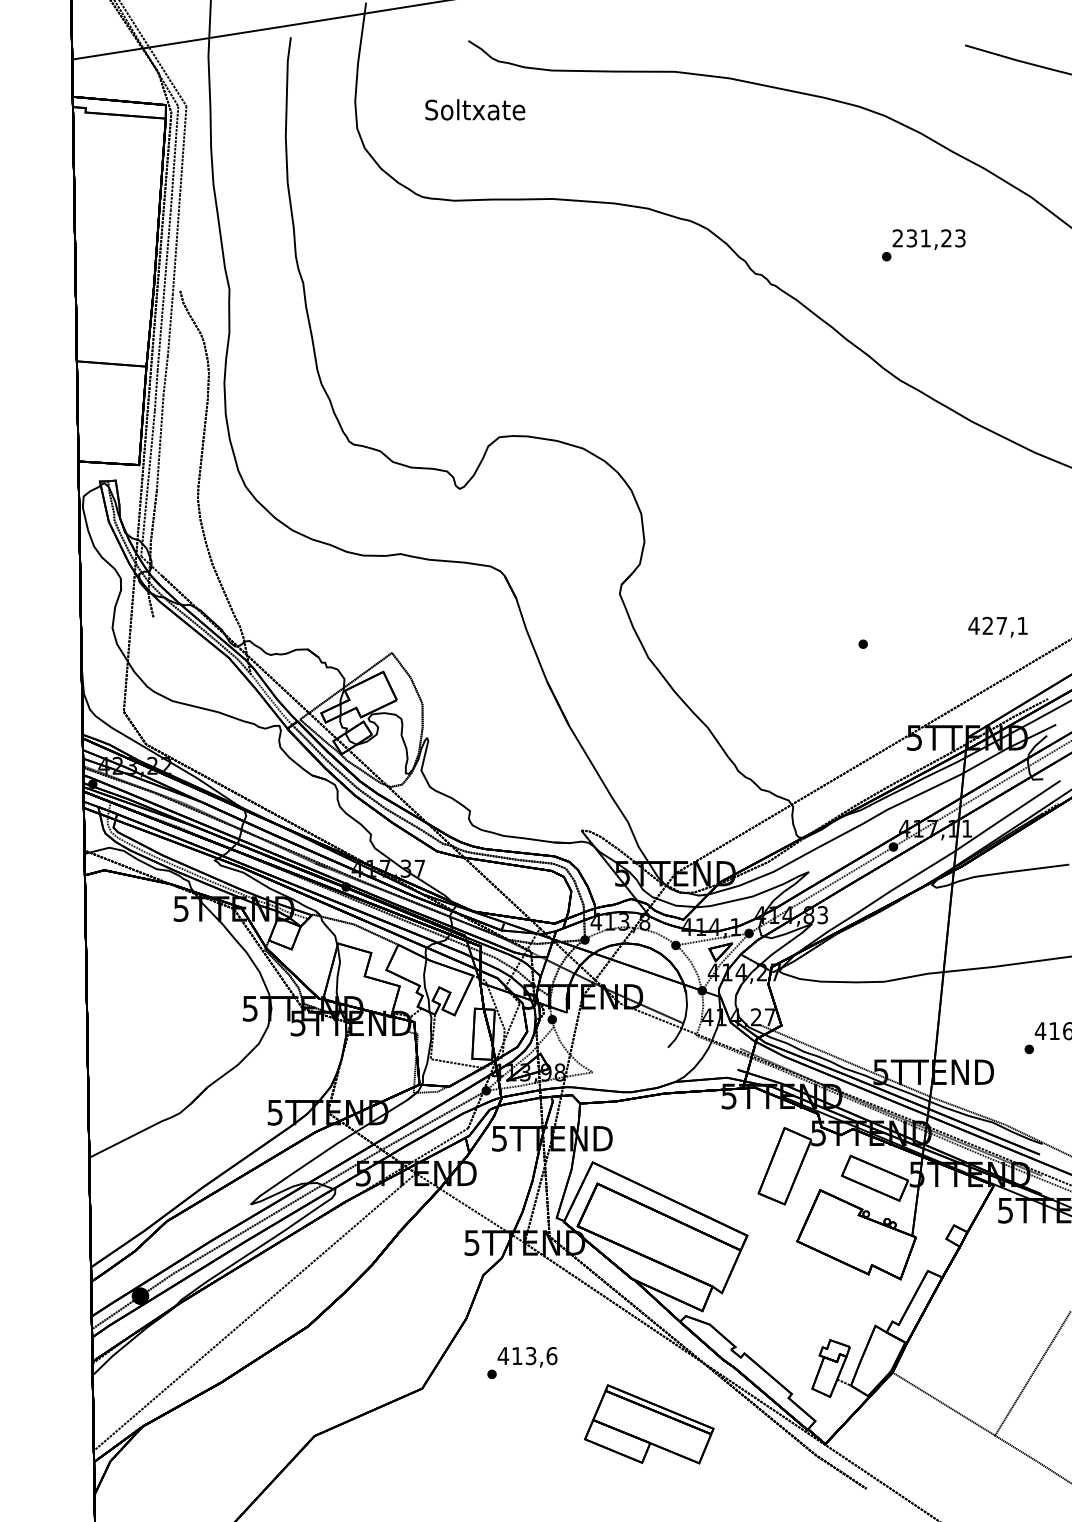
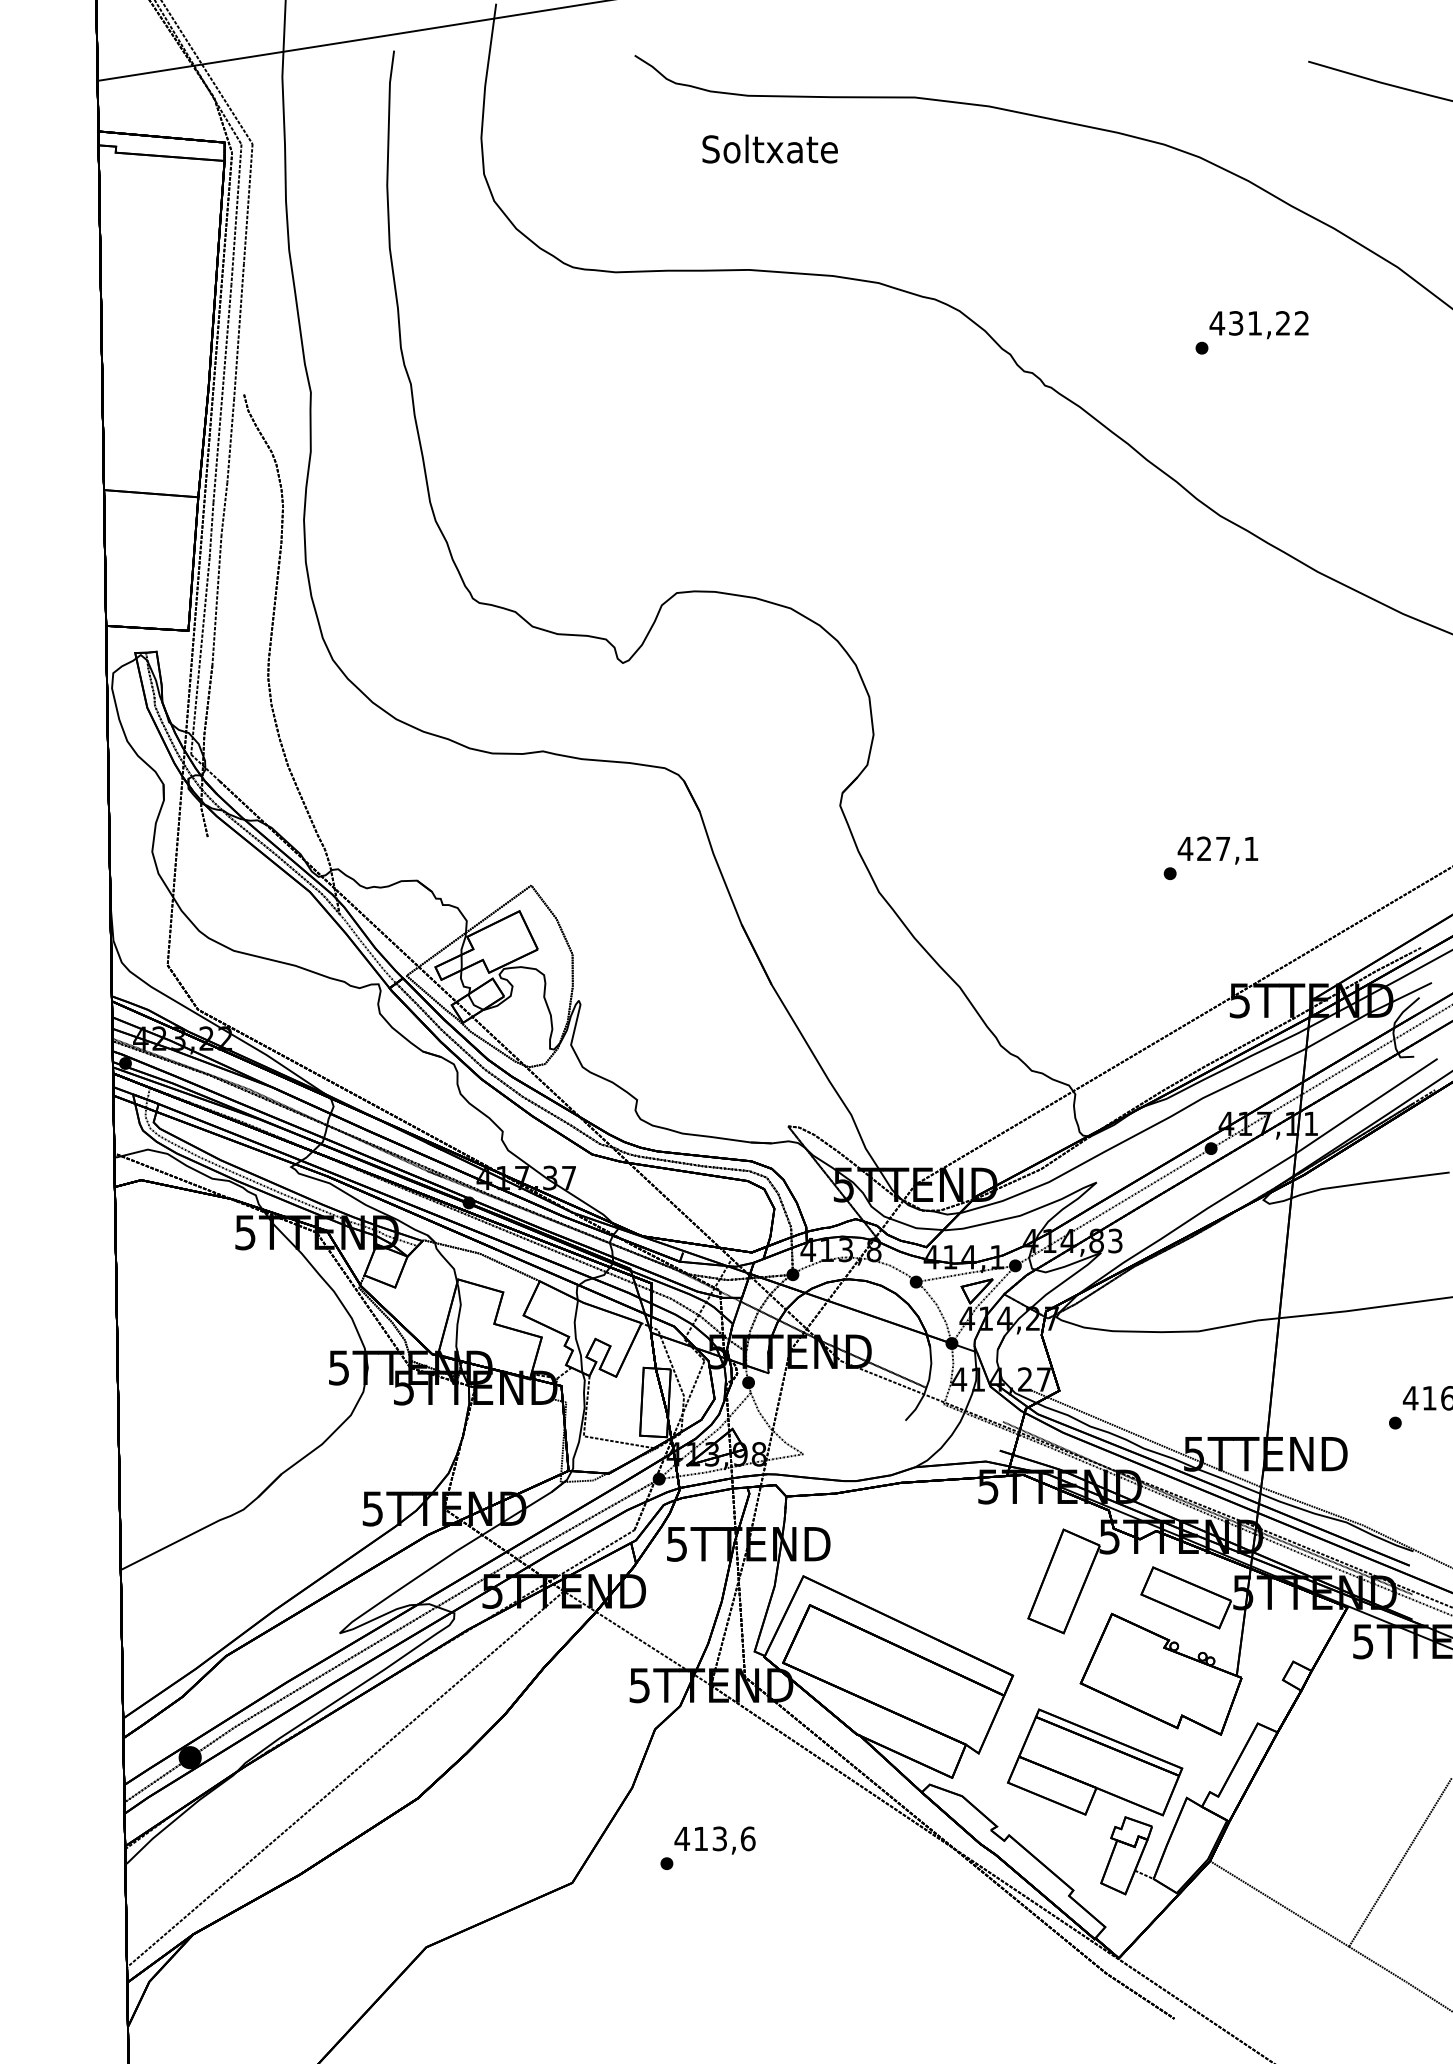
text: (474, 109) -> (769, 148), moved
text: (929, 238) -> (1259, 323), 231,23 -> 431,22
text: (997, 627) -> (1217, 850), moved
part: (649, 1424) -> (1095, 1762), moved

